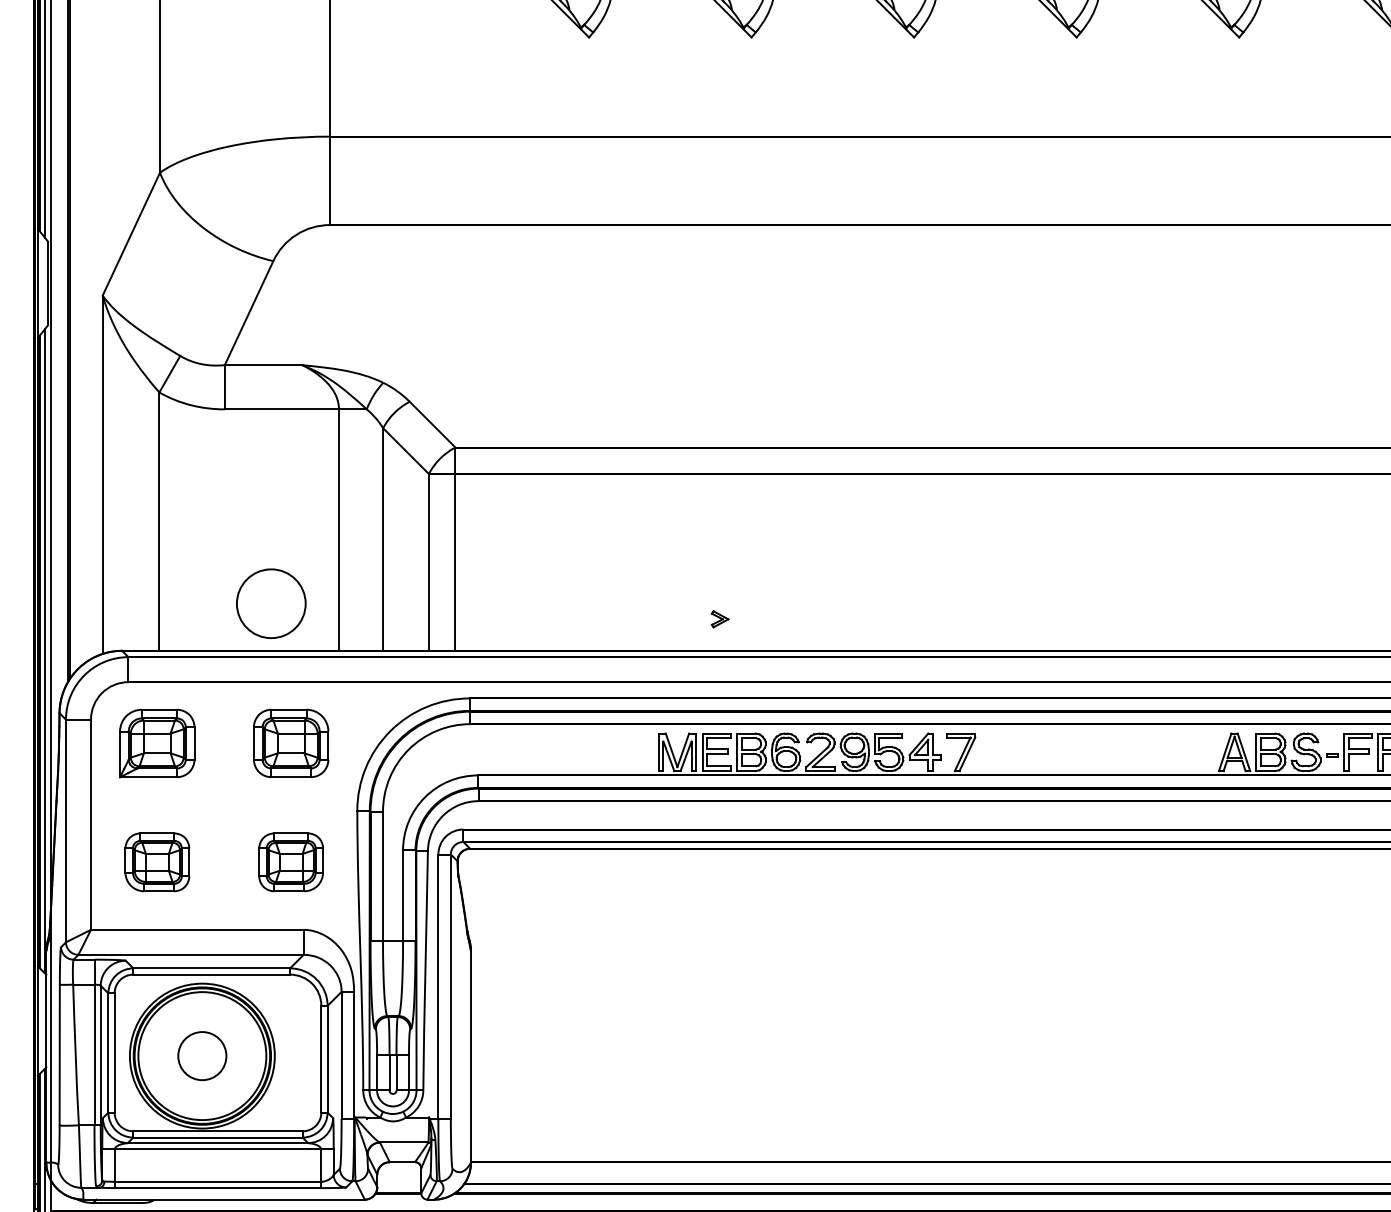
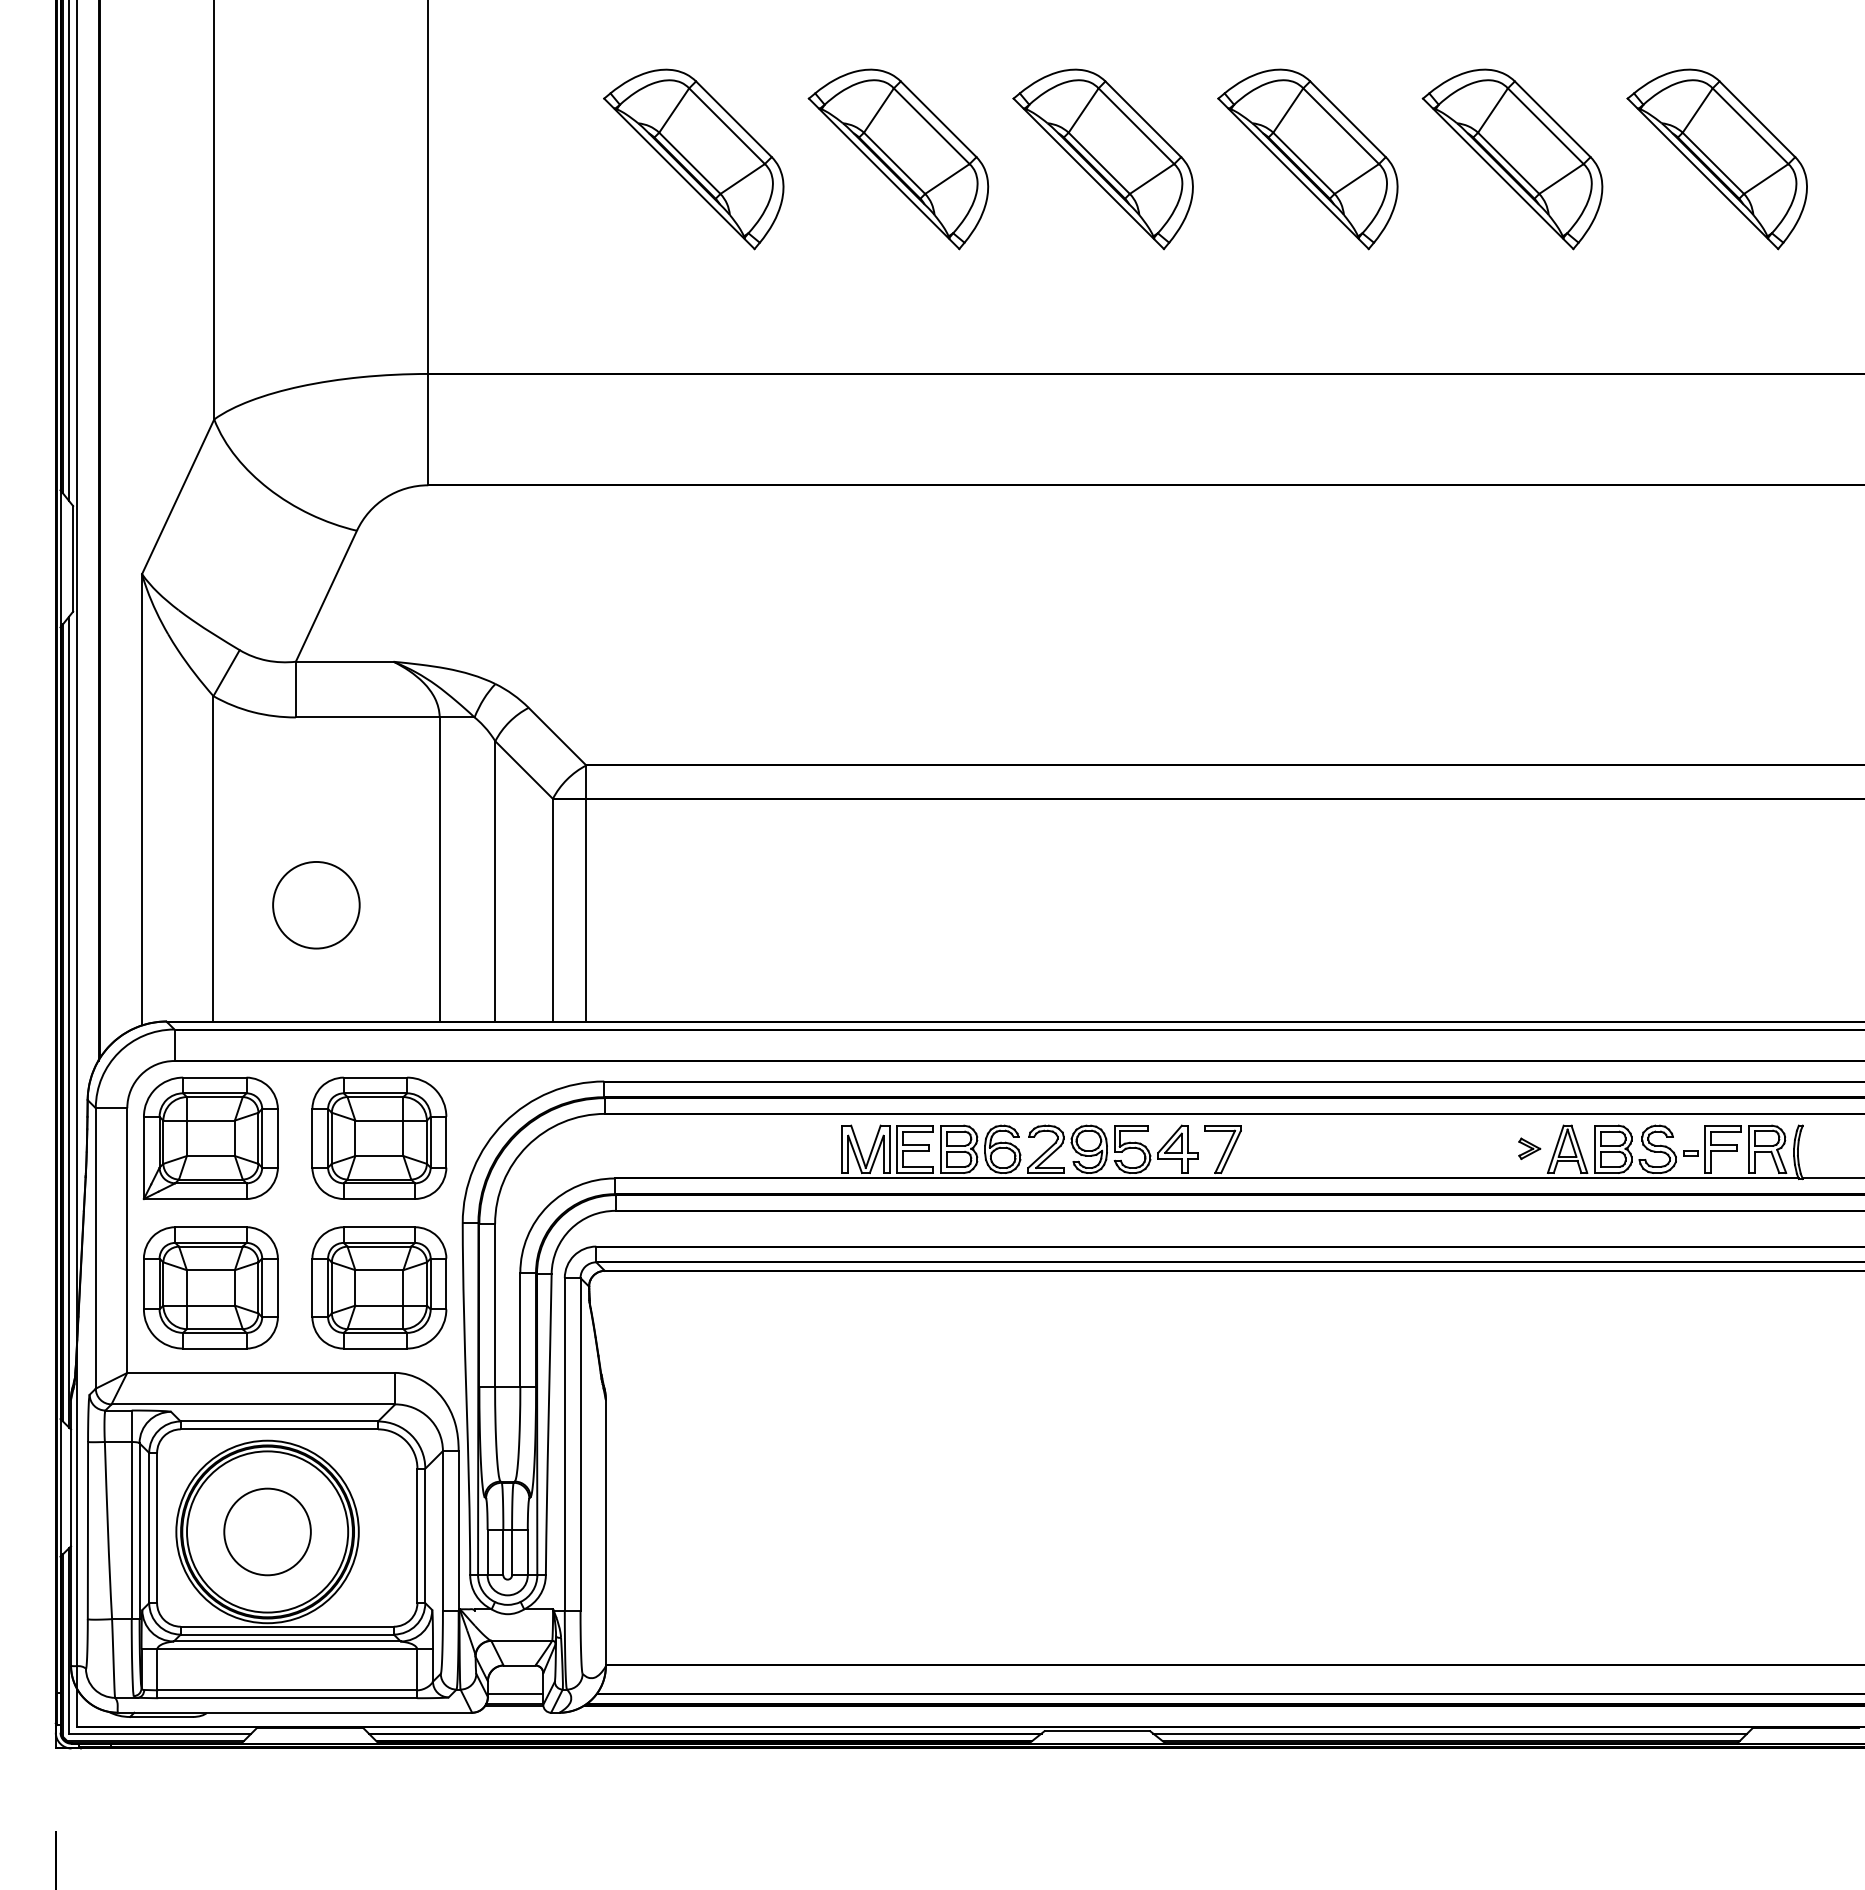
circle: (271, 603) -> (316, 905), moved
part: (719, 619) -> (1529, 1148), moved
part: (157, 742) -> (210, 1137), size x1.43
part: (291, 742) -> (379, 1137), size x1.43
part: (157, 862) -> (210, 1287), size x1.67
part: (291, 862) -> (379, 1287), size x1.67
circle: (202, 1055) -> (267, 1531), size x1.43
line: (399, 1184) -> (515, 1693), added

